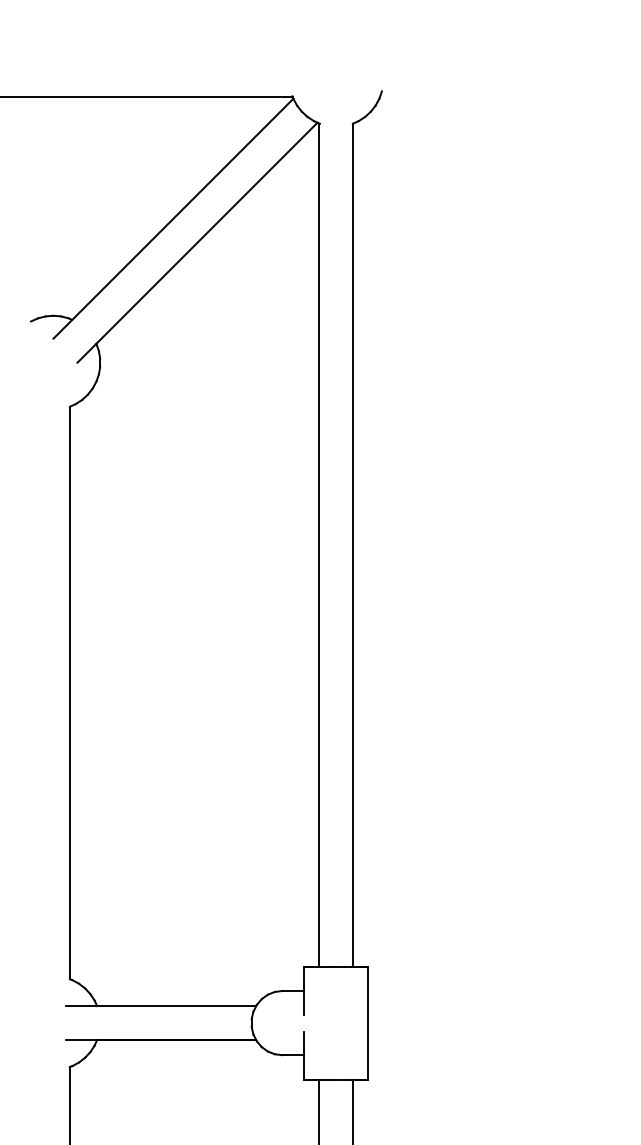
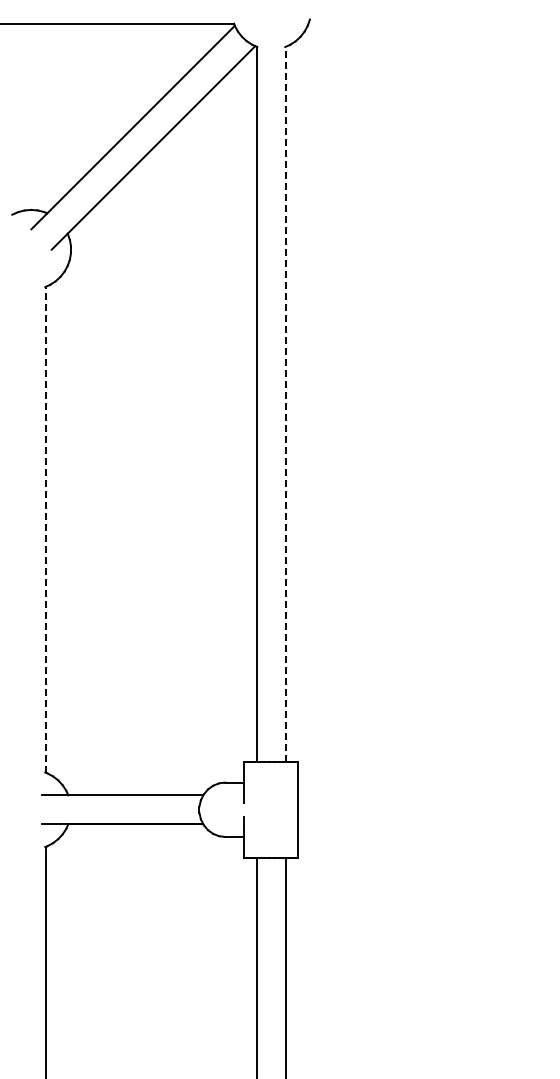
line: (353, 544) -> (285, 403), solid -> dashed
line: (70, 692) -> (45, 529), solid -> dashed

